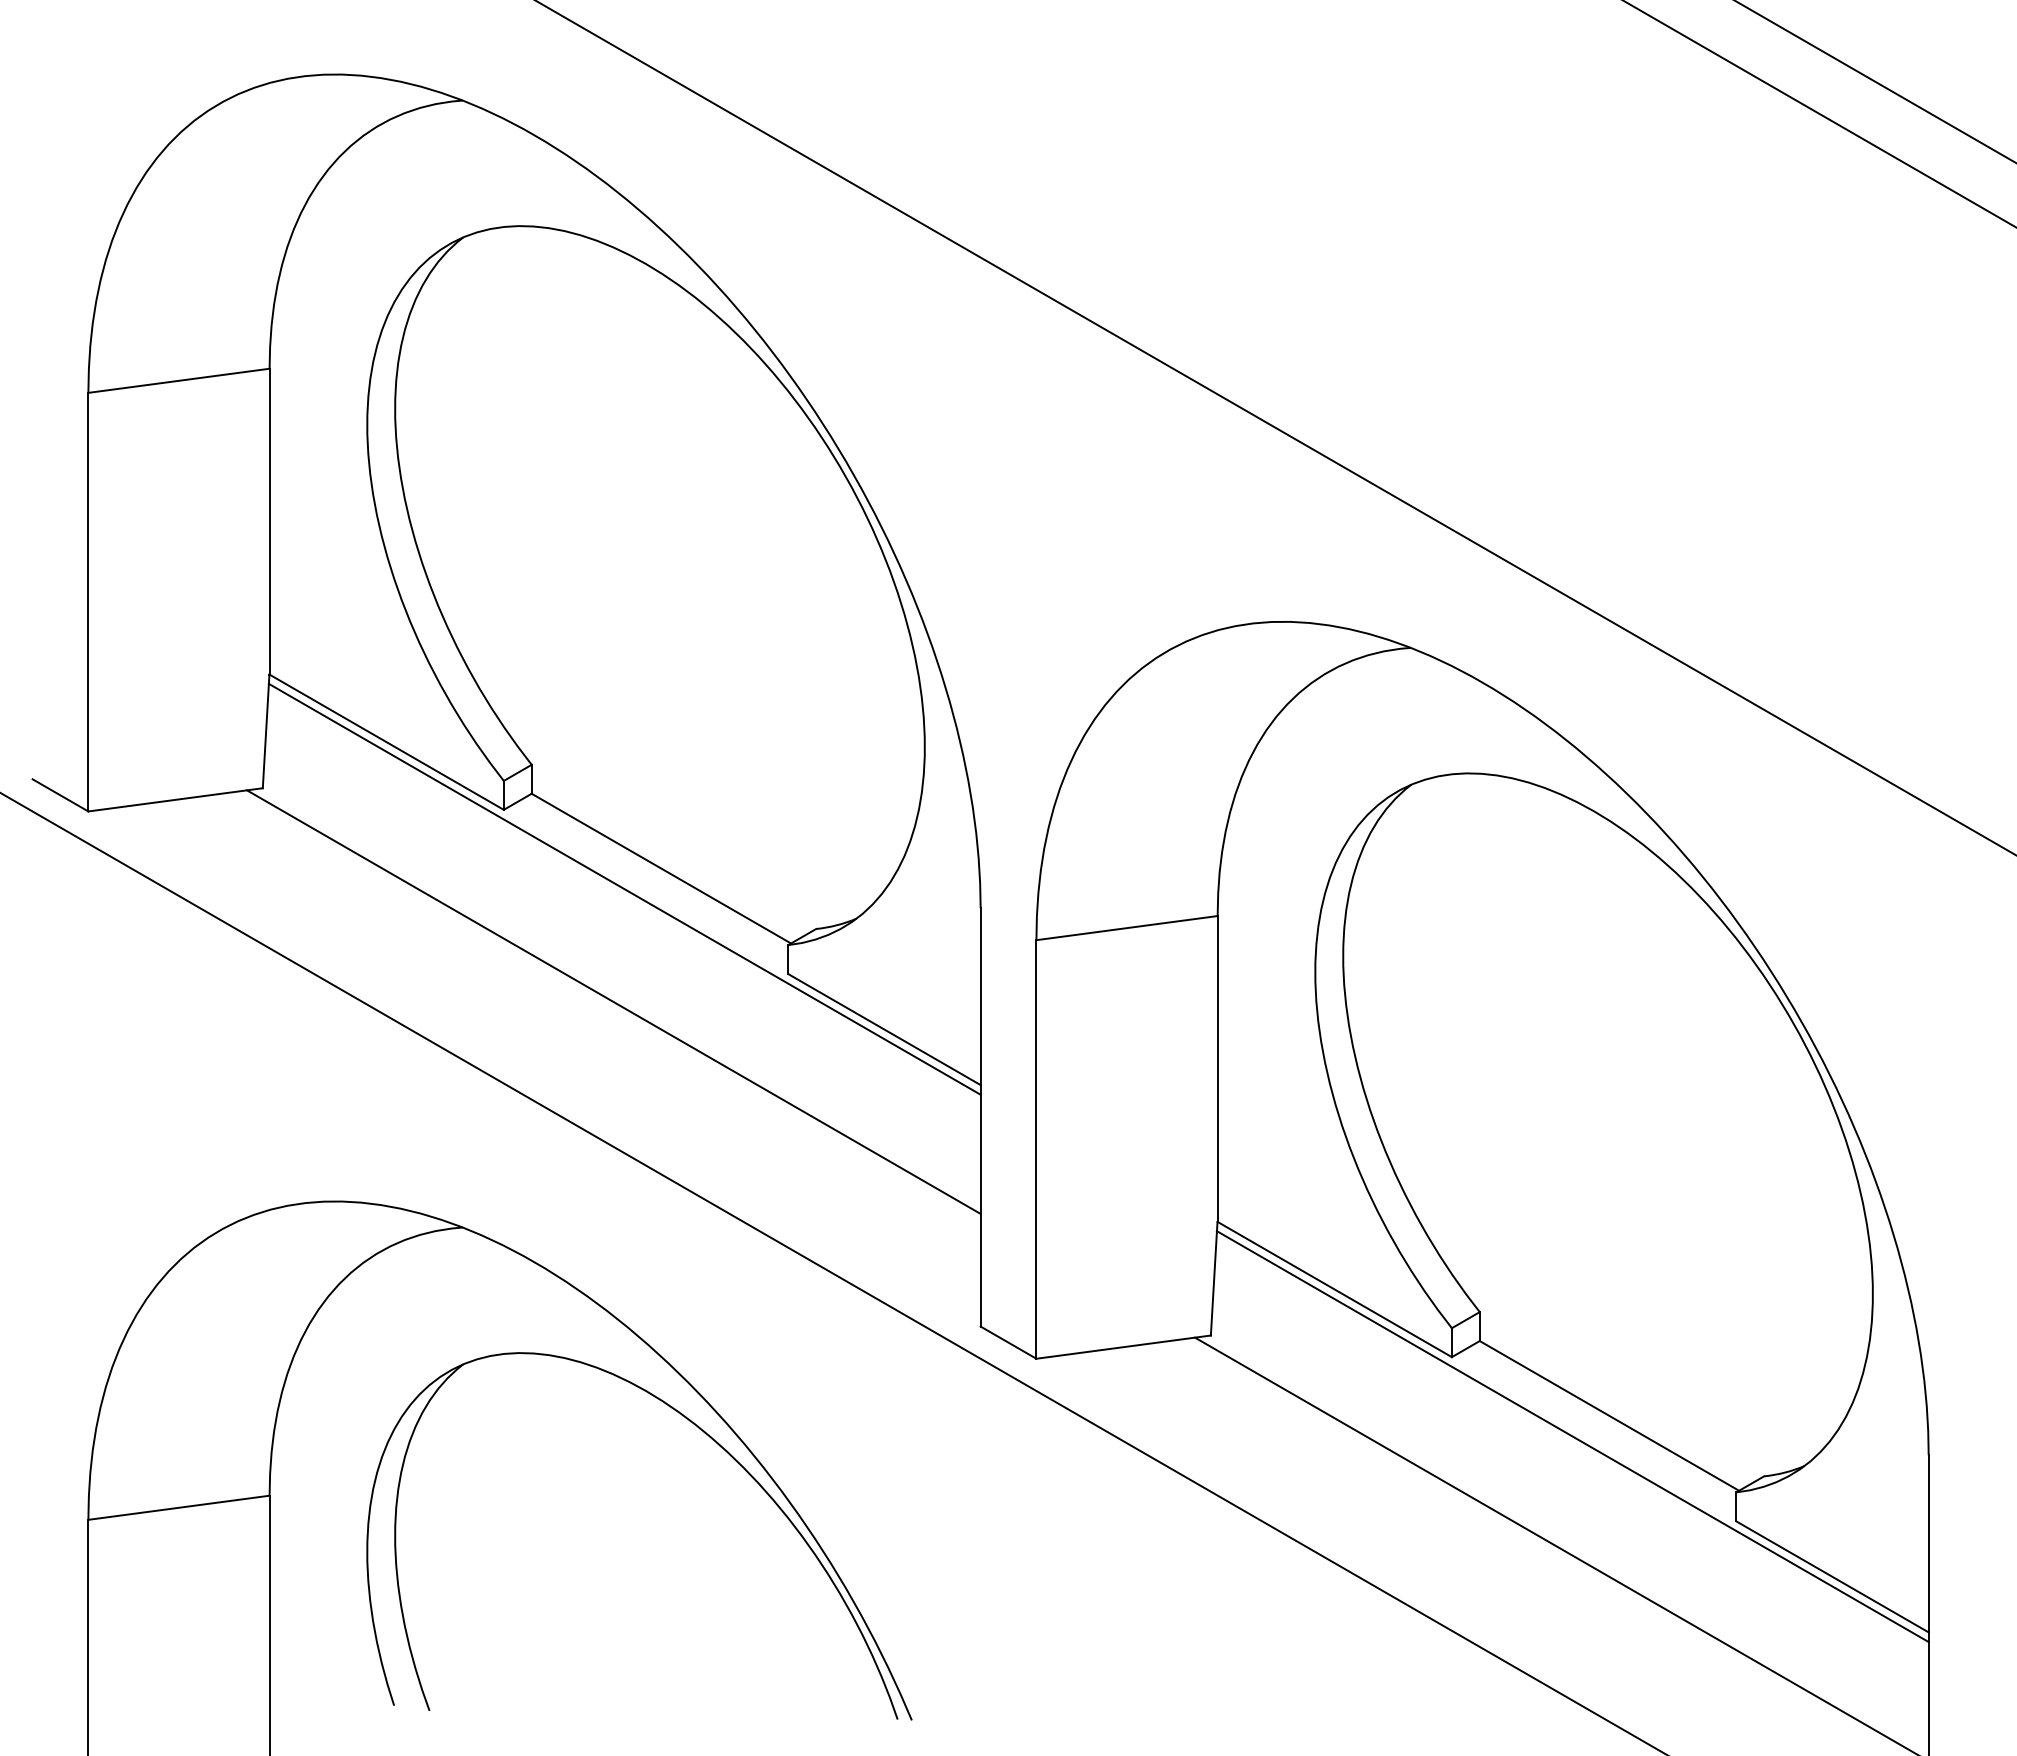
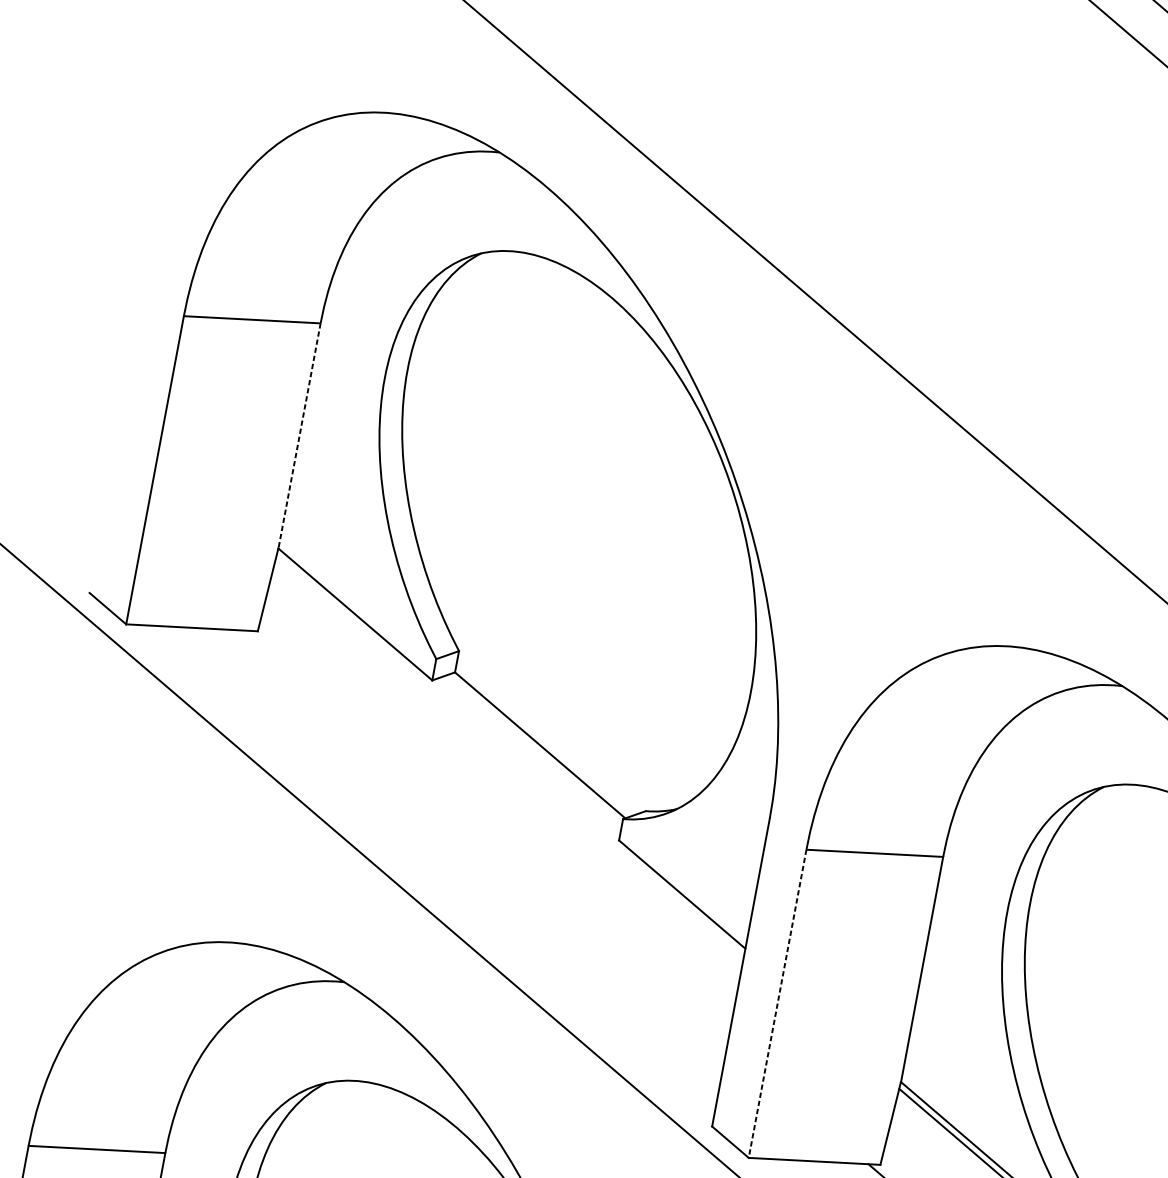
line: (269, 521) -> (299, 435), solid -> dashed
line: (624, 888) -> (510, 754), removed
line: (613, 1001) -> (486, 836), removed
line: (1036, 1149) -> (777, 1003), solid -> dashed

